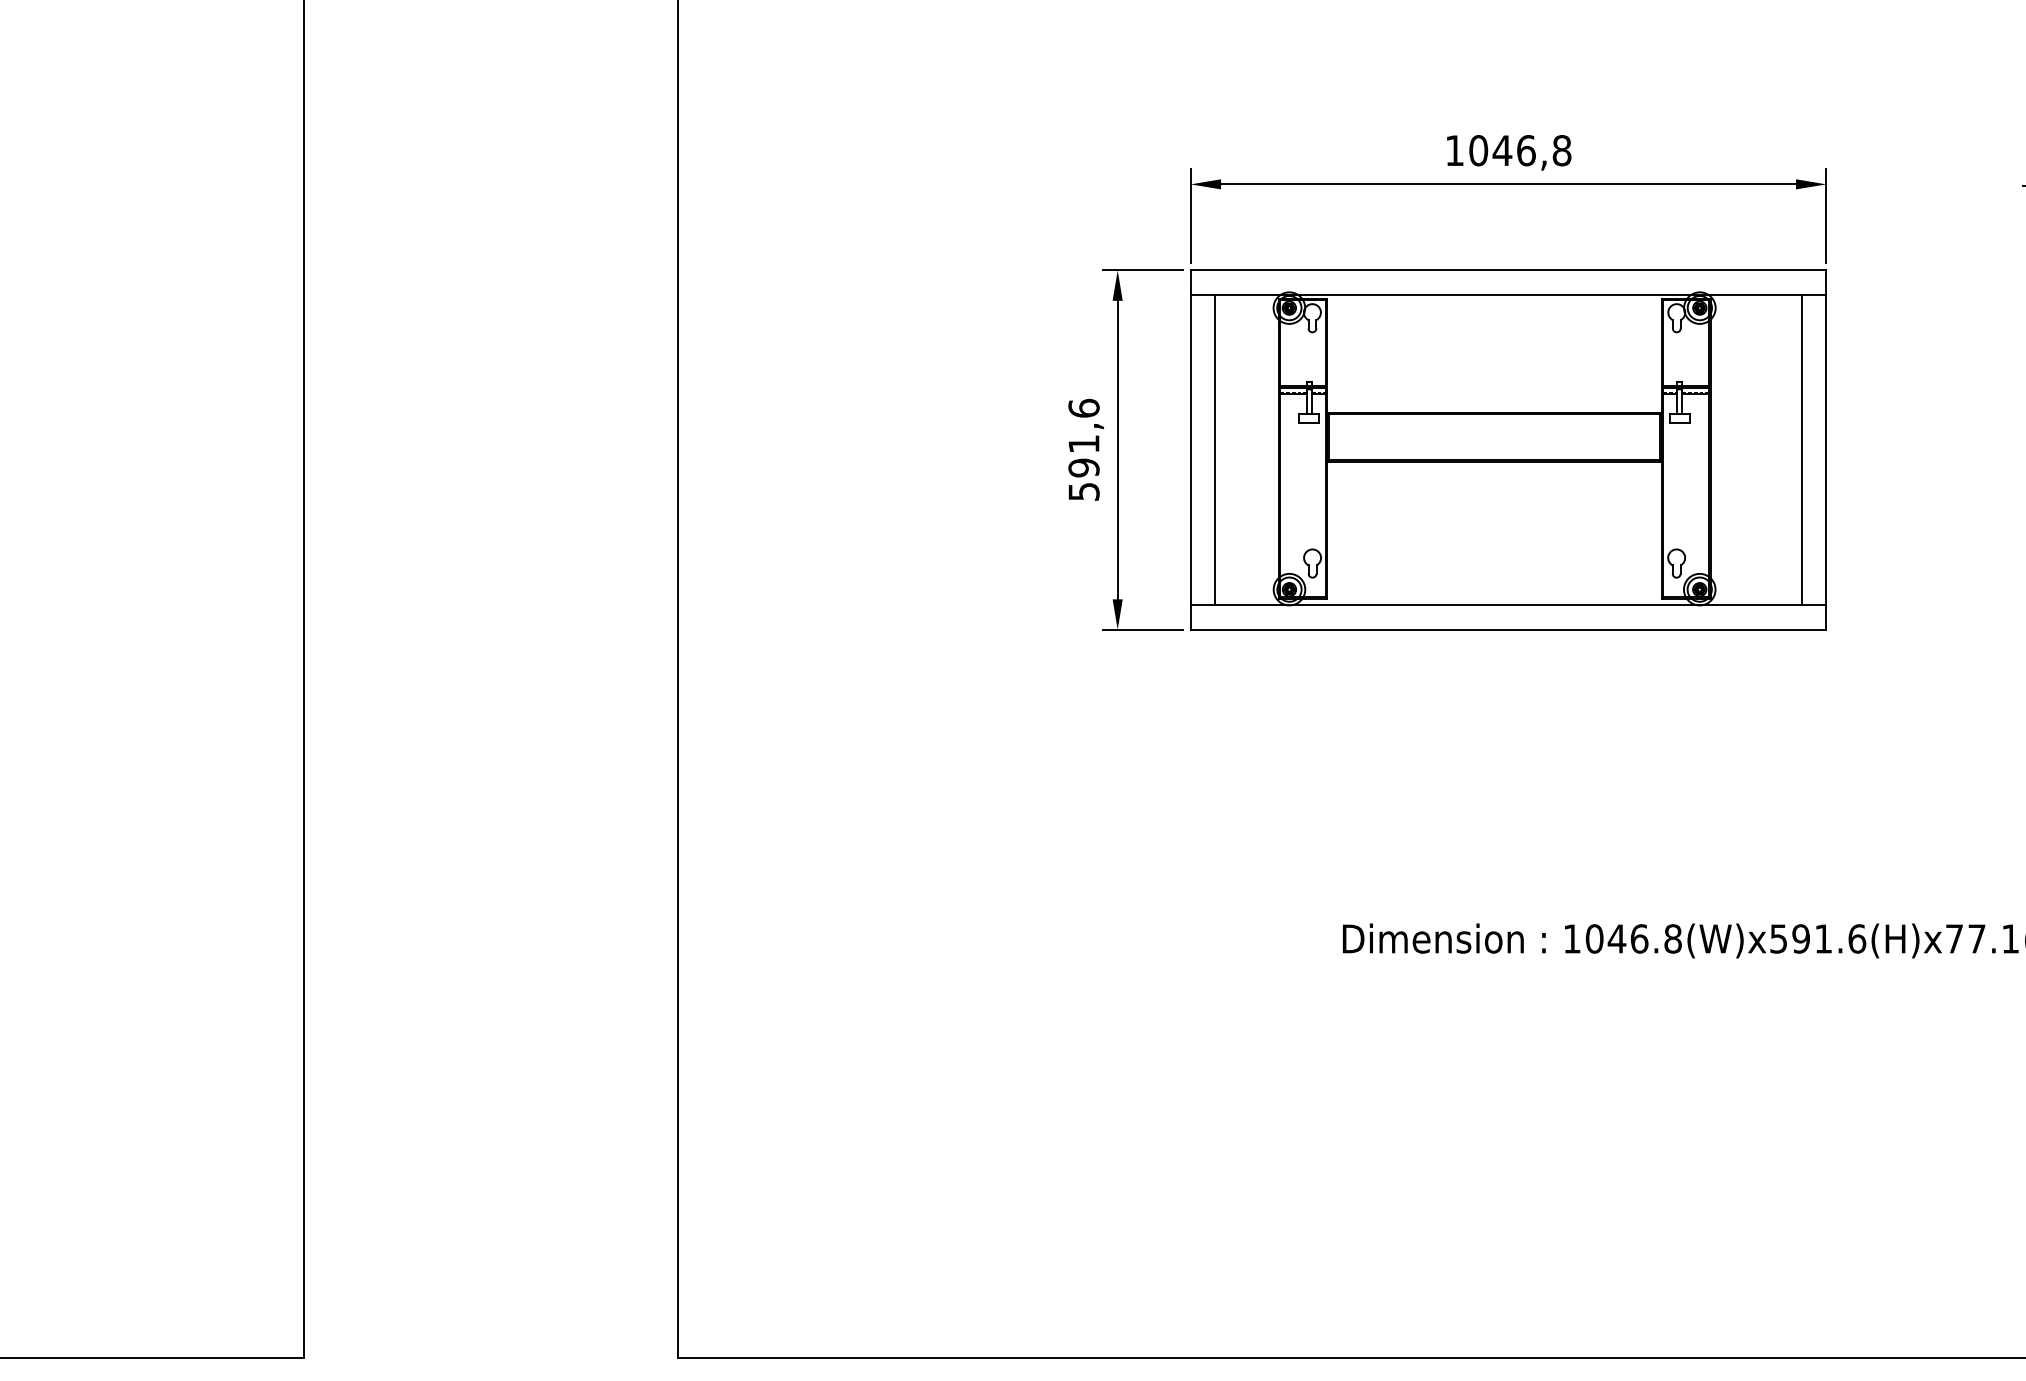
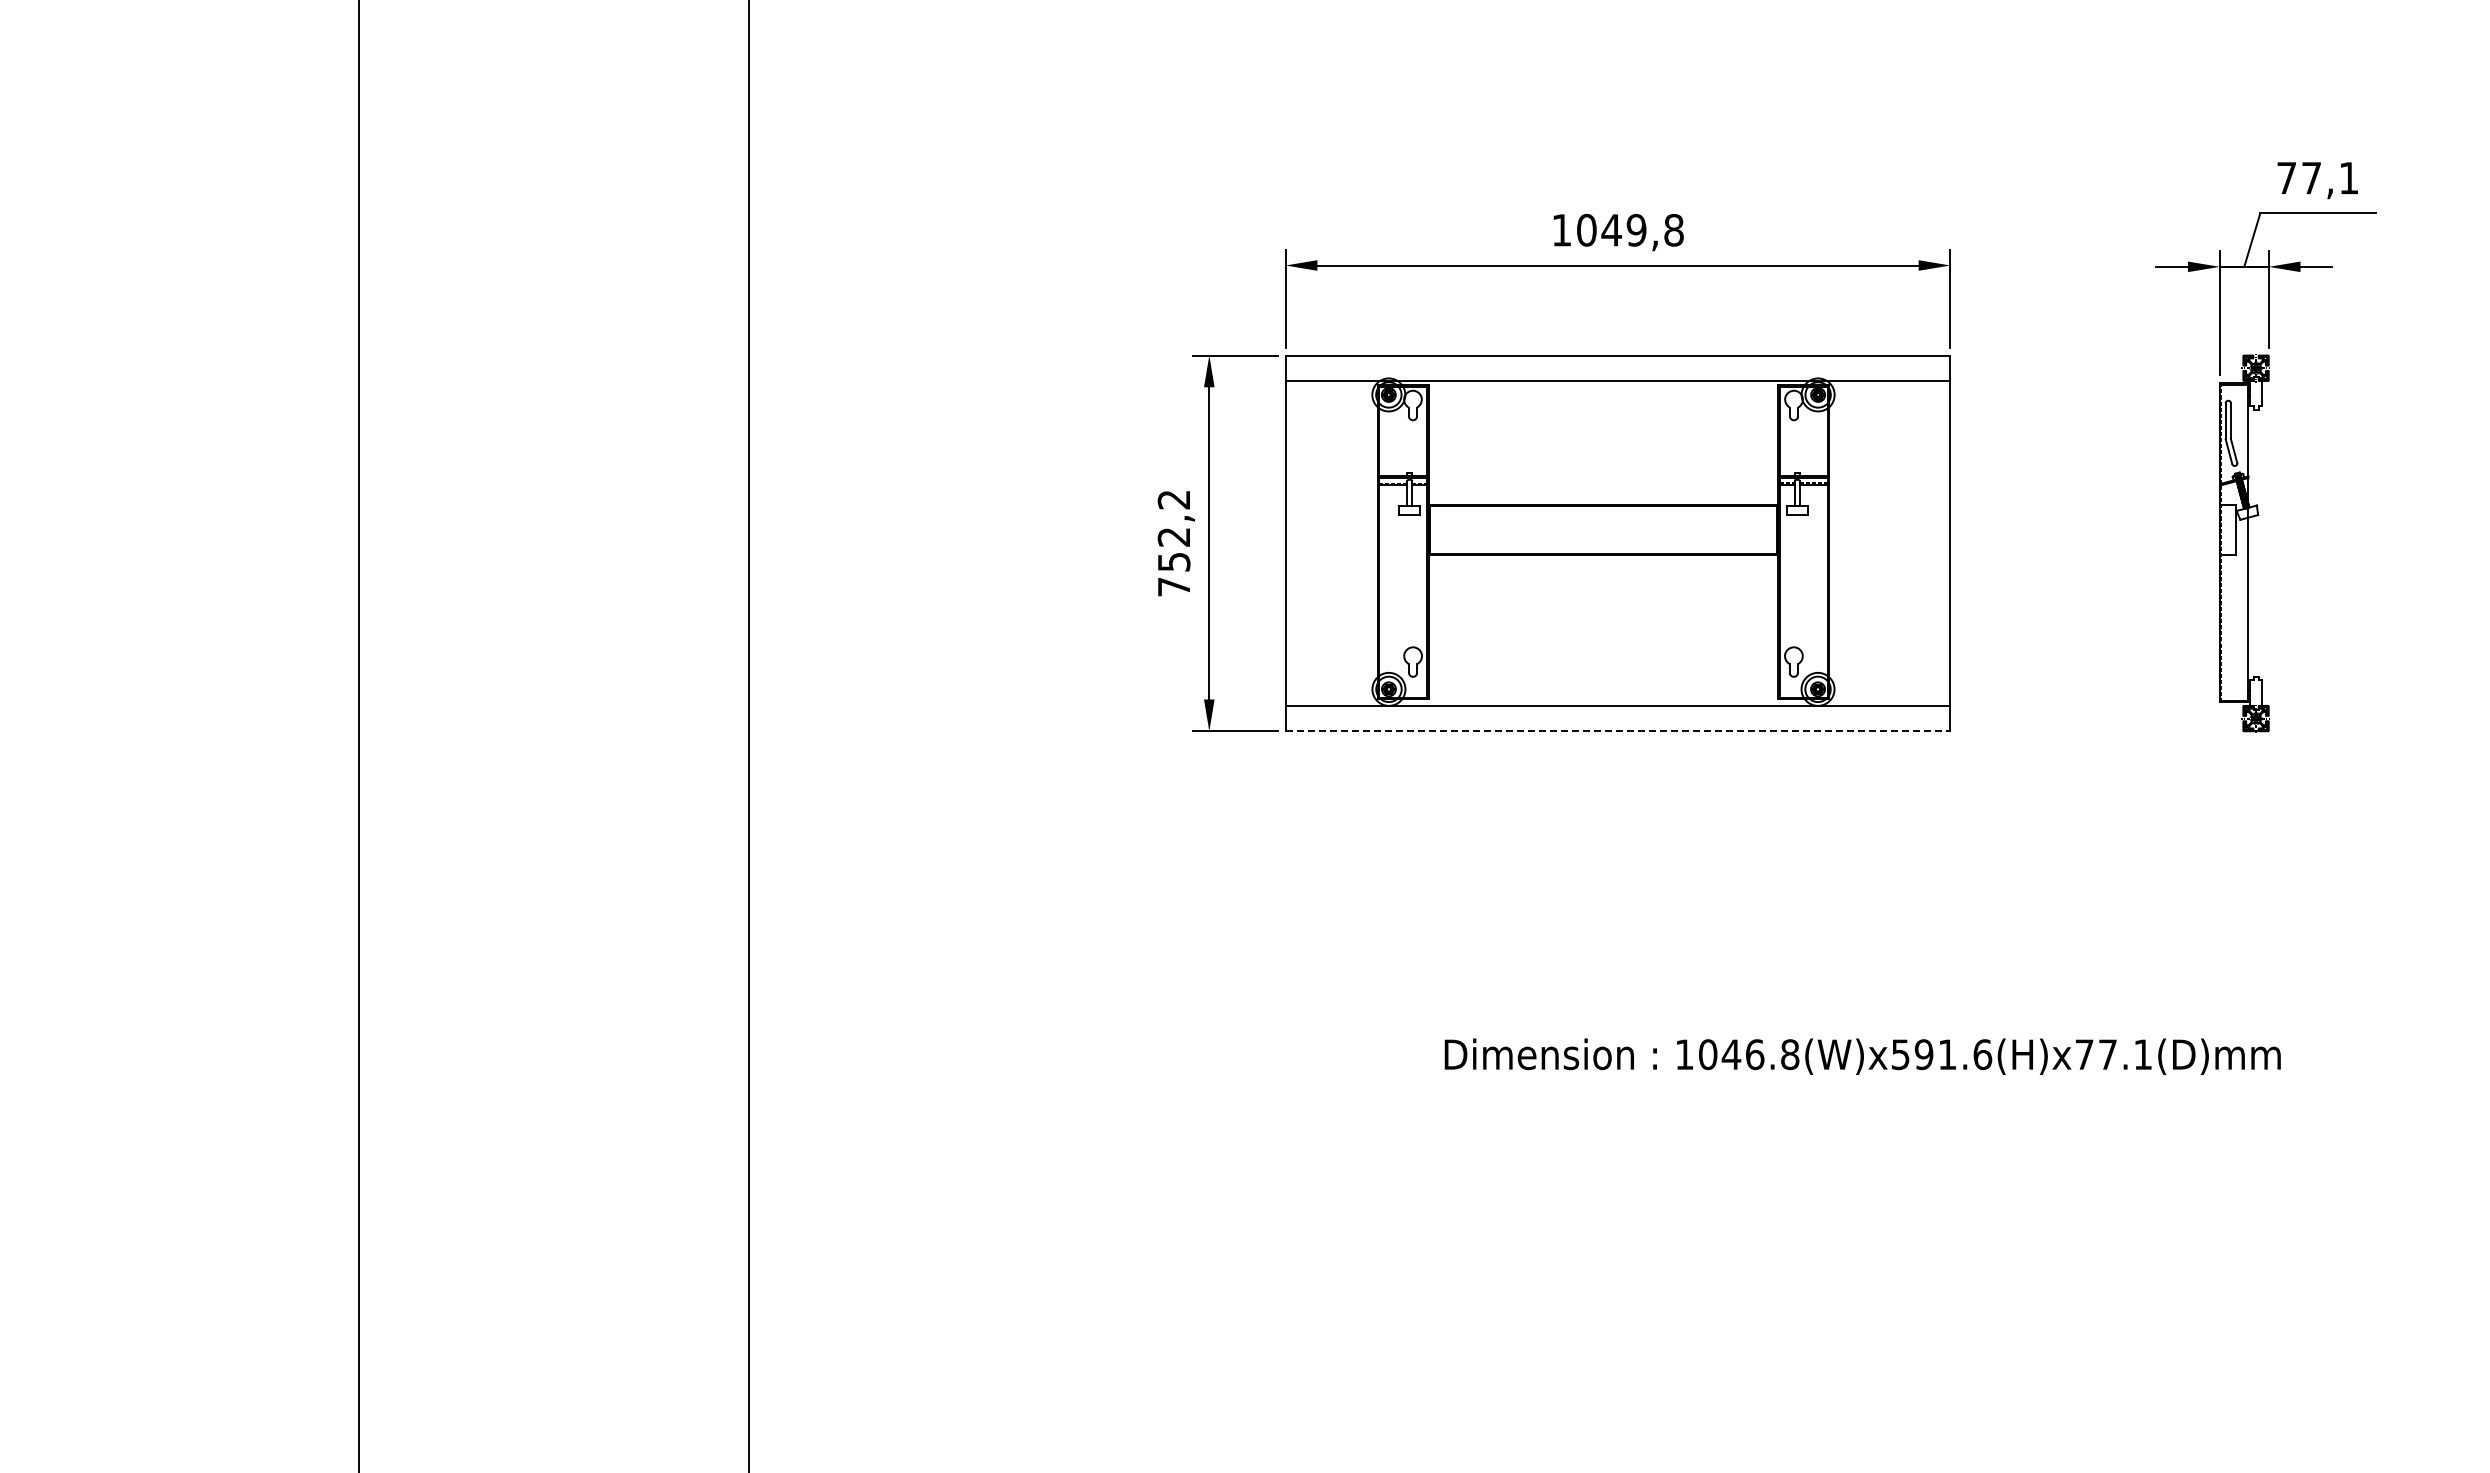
text: (1526, 149) -> (1636, 229), 1046,8 -> 1049,8
text: (1083, 449) -> (1173, 542), 591,6 -> 752,2
line: (1215, 449) -> (1311, 542), removed
line: (1802, 449) -> (1925, 542), removed
line: (1508, 629) -> (1618, 731), solid -> dashed

